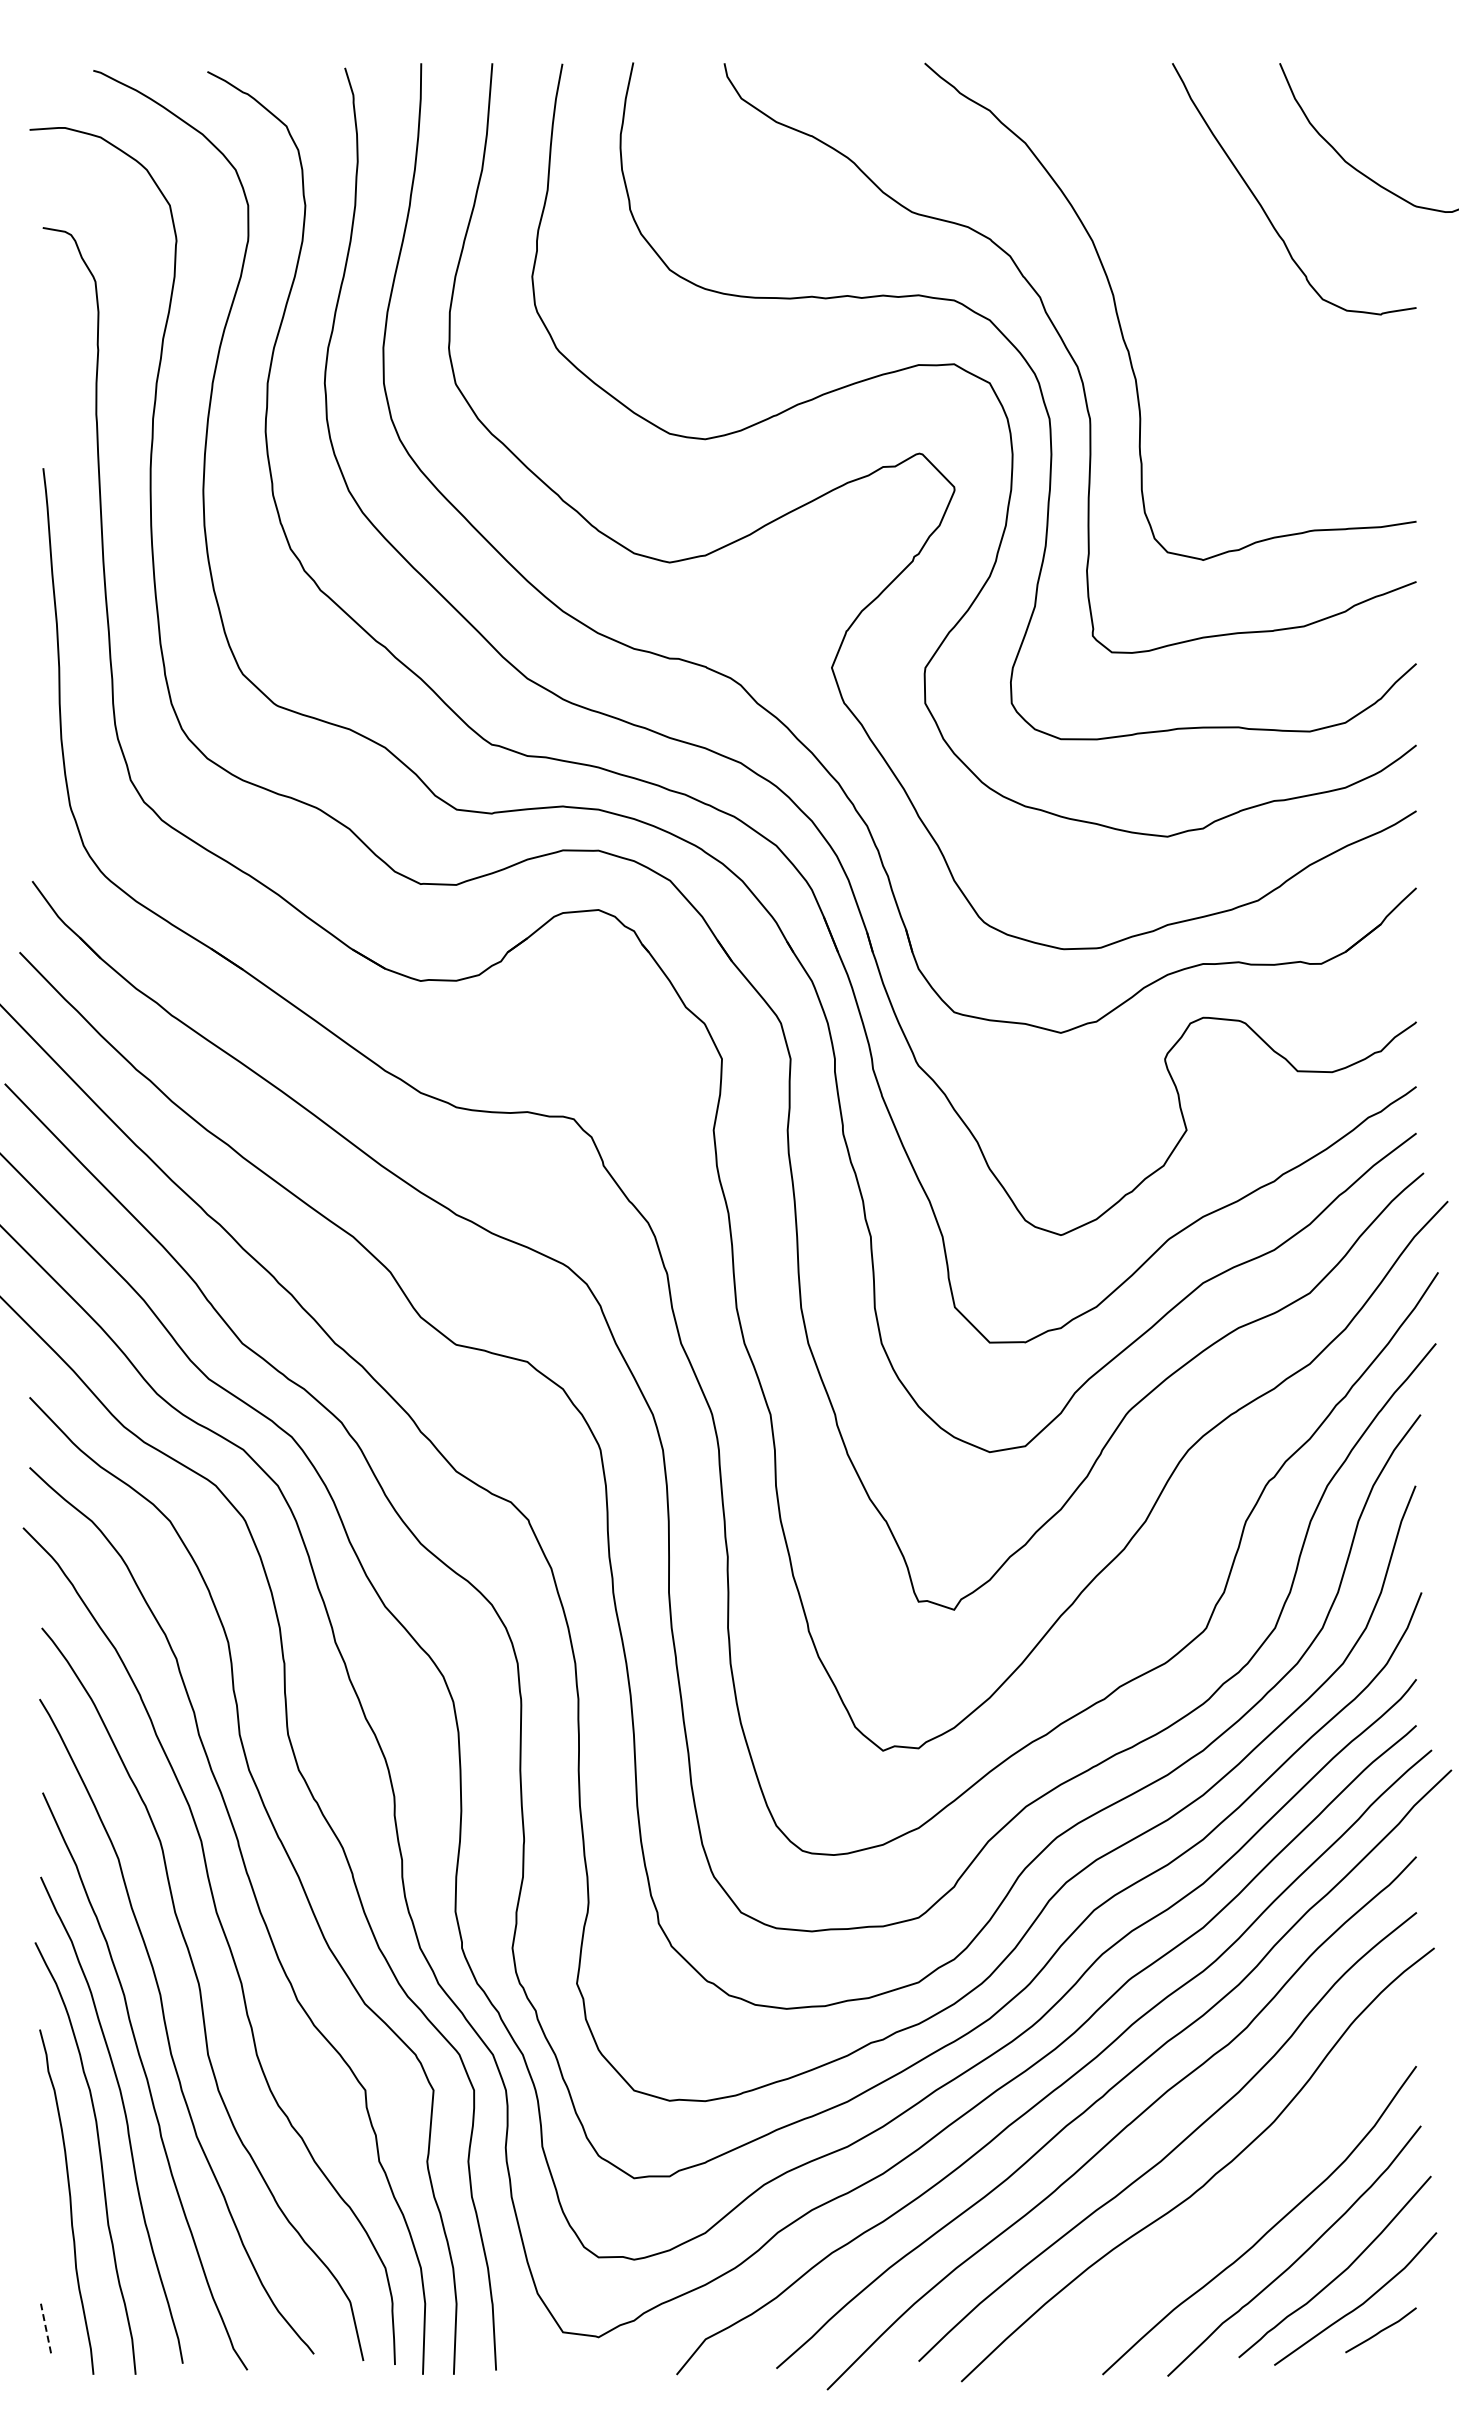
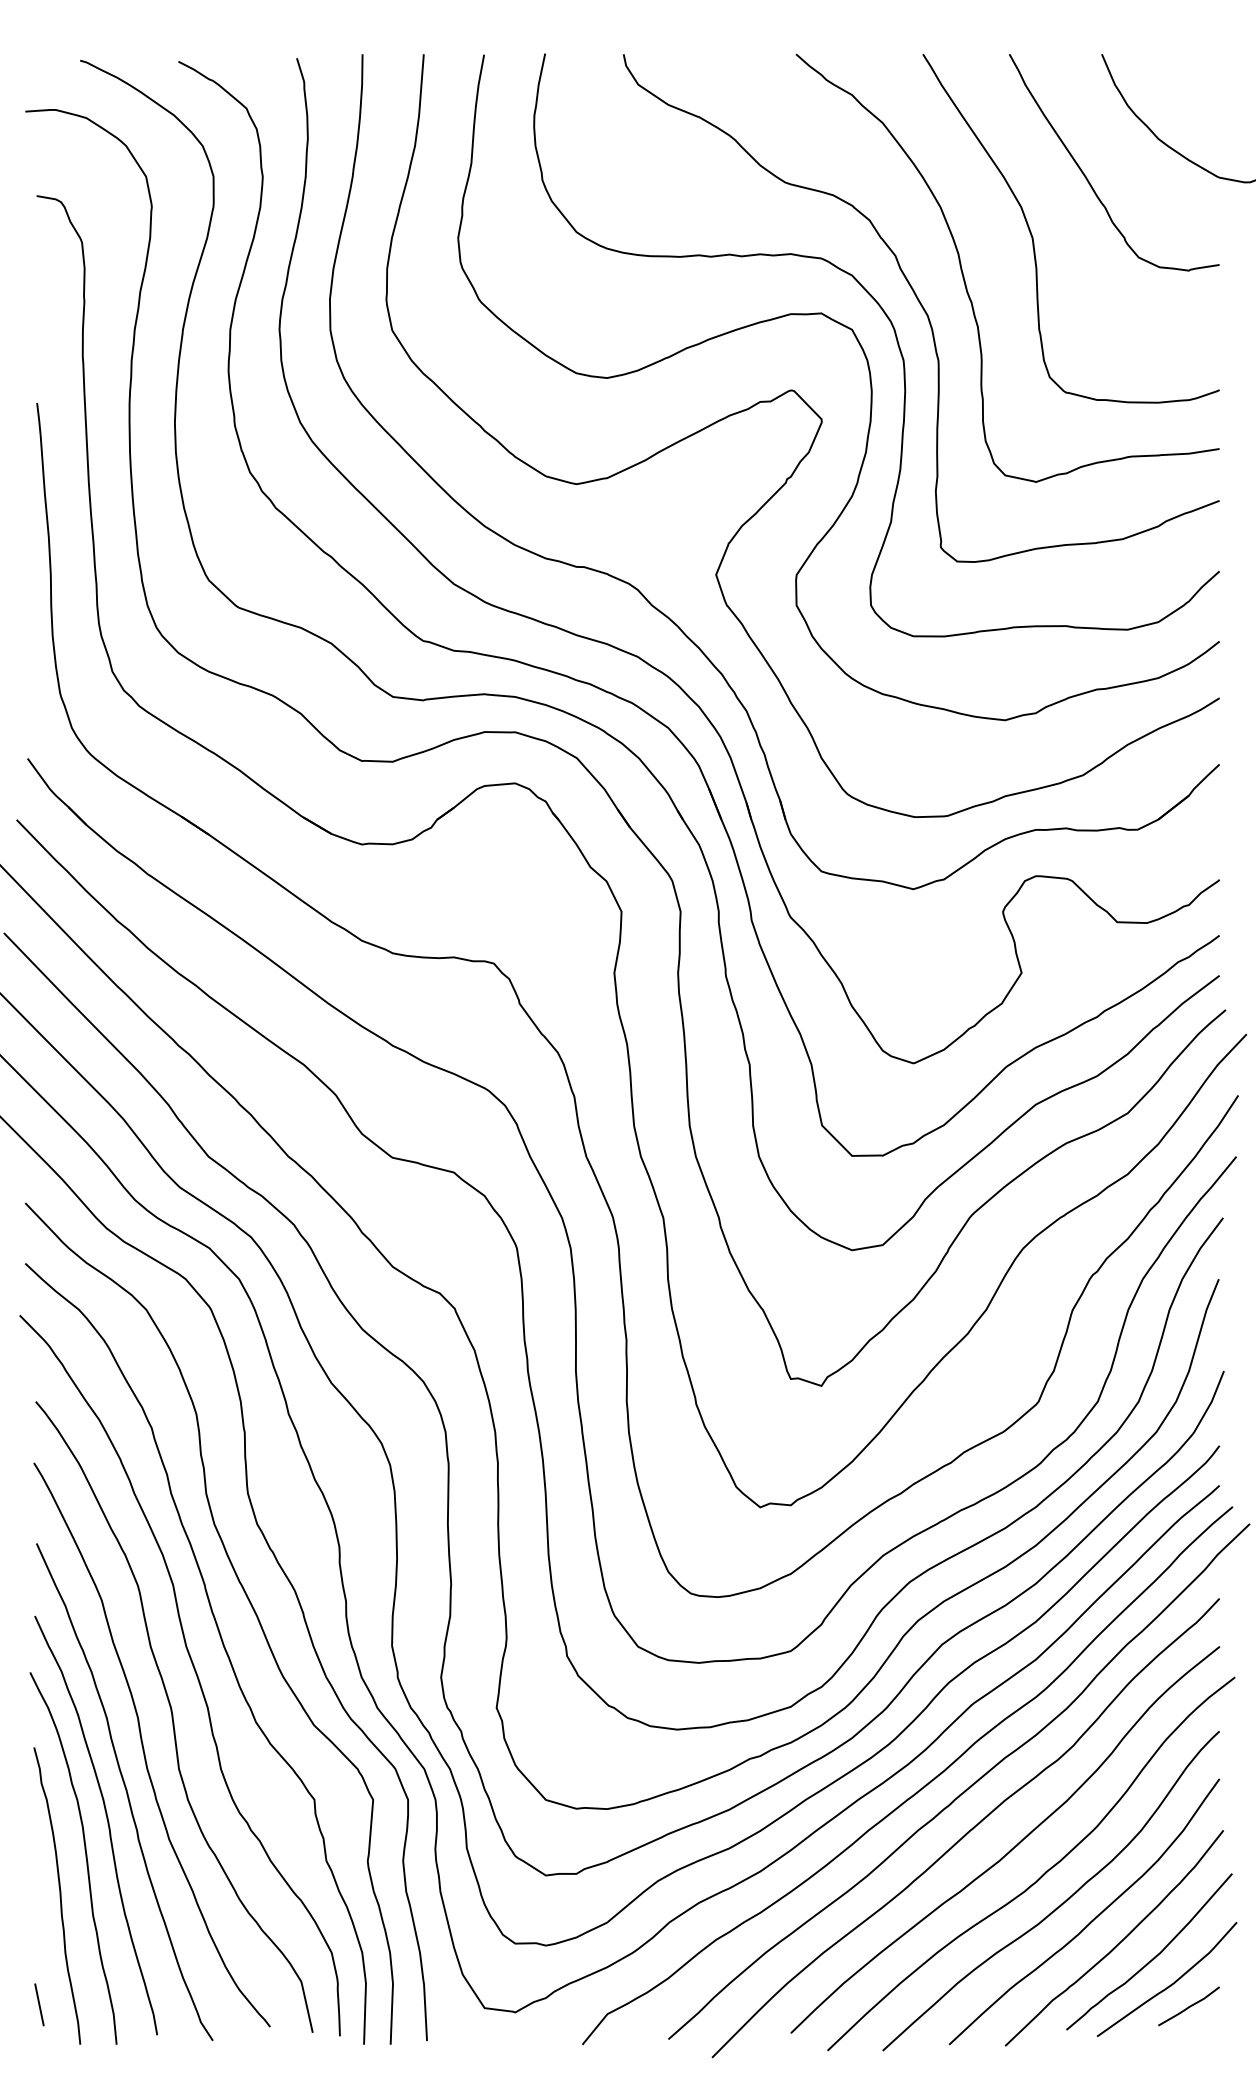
curve: (1200, 276) -> (1033, 237), added
curve: (1234, 2209) -> (1062, 1902), added
line: (45, 2328) -> (39, 2004), dashed -> solid

